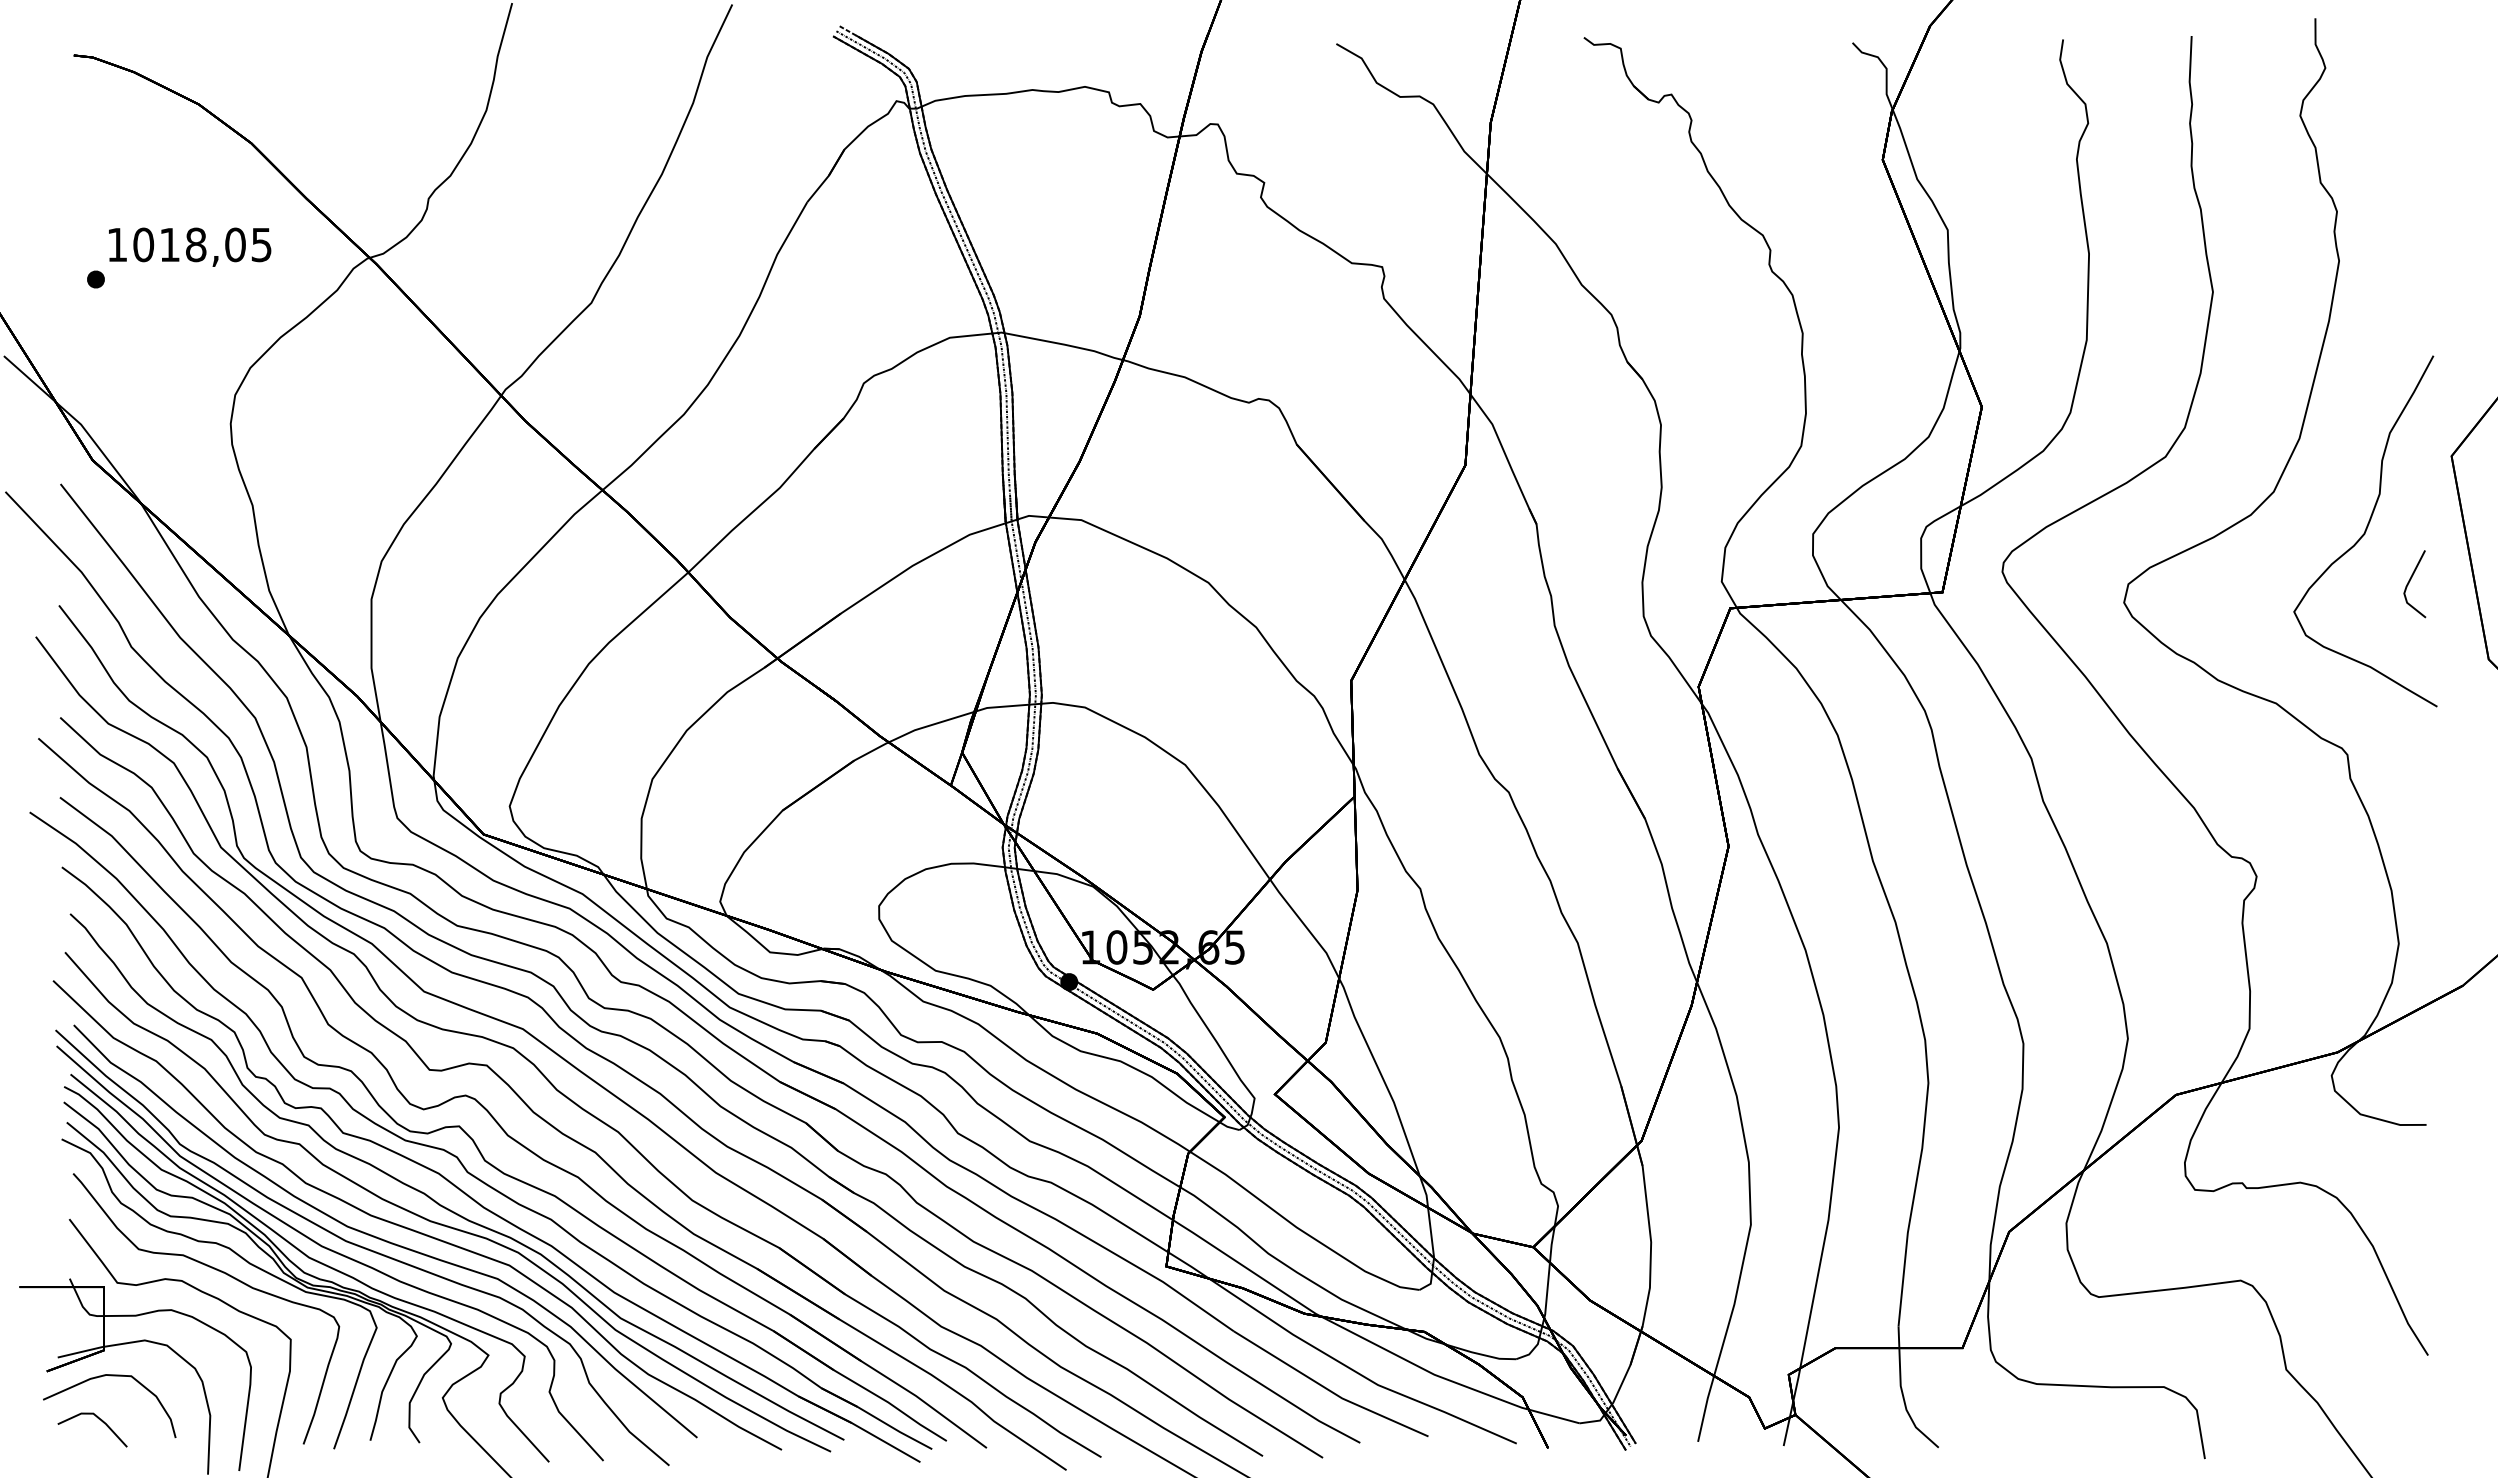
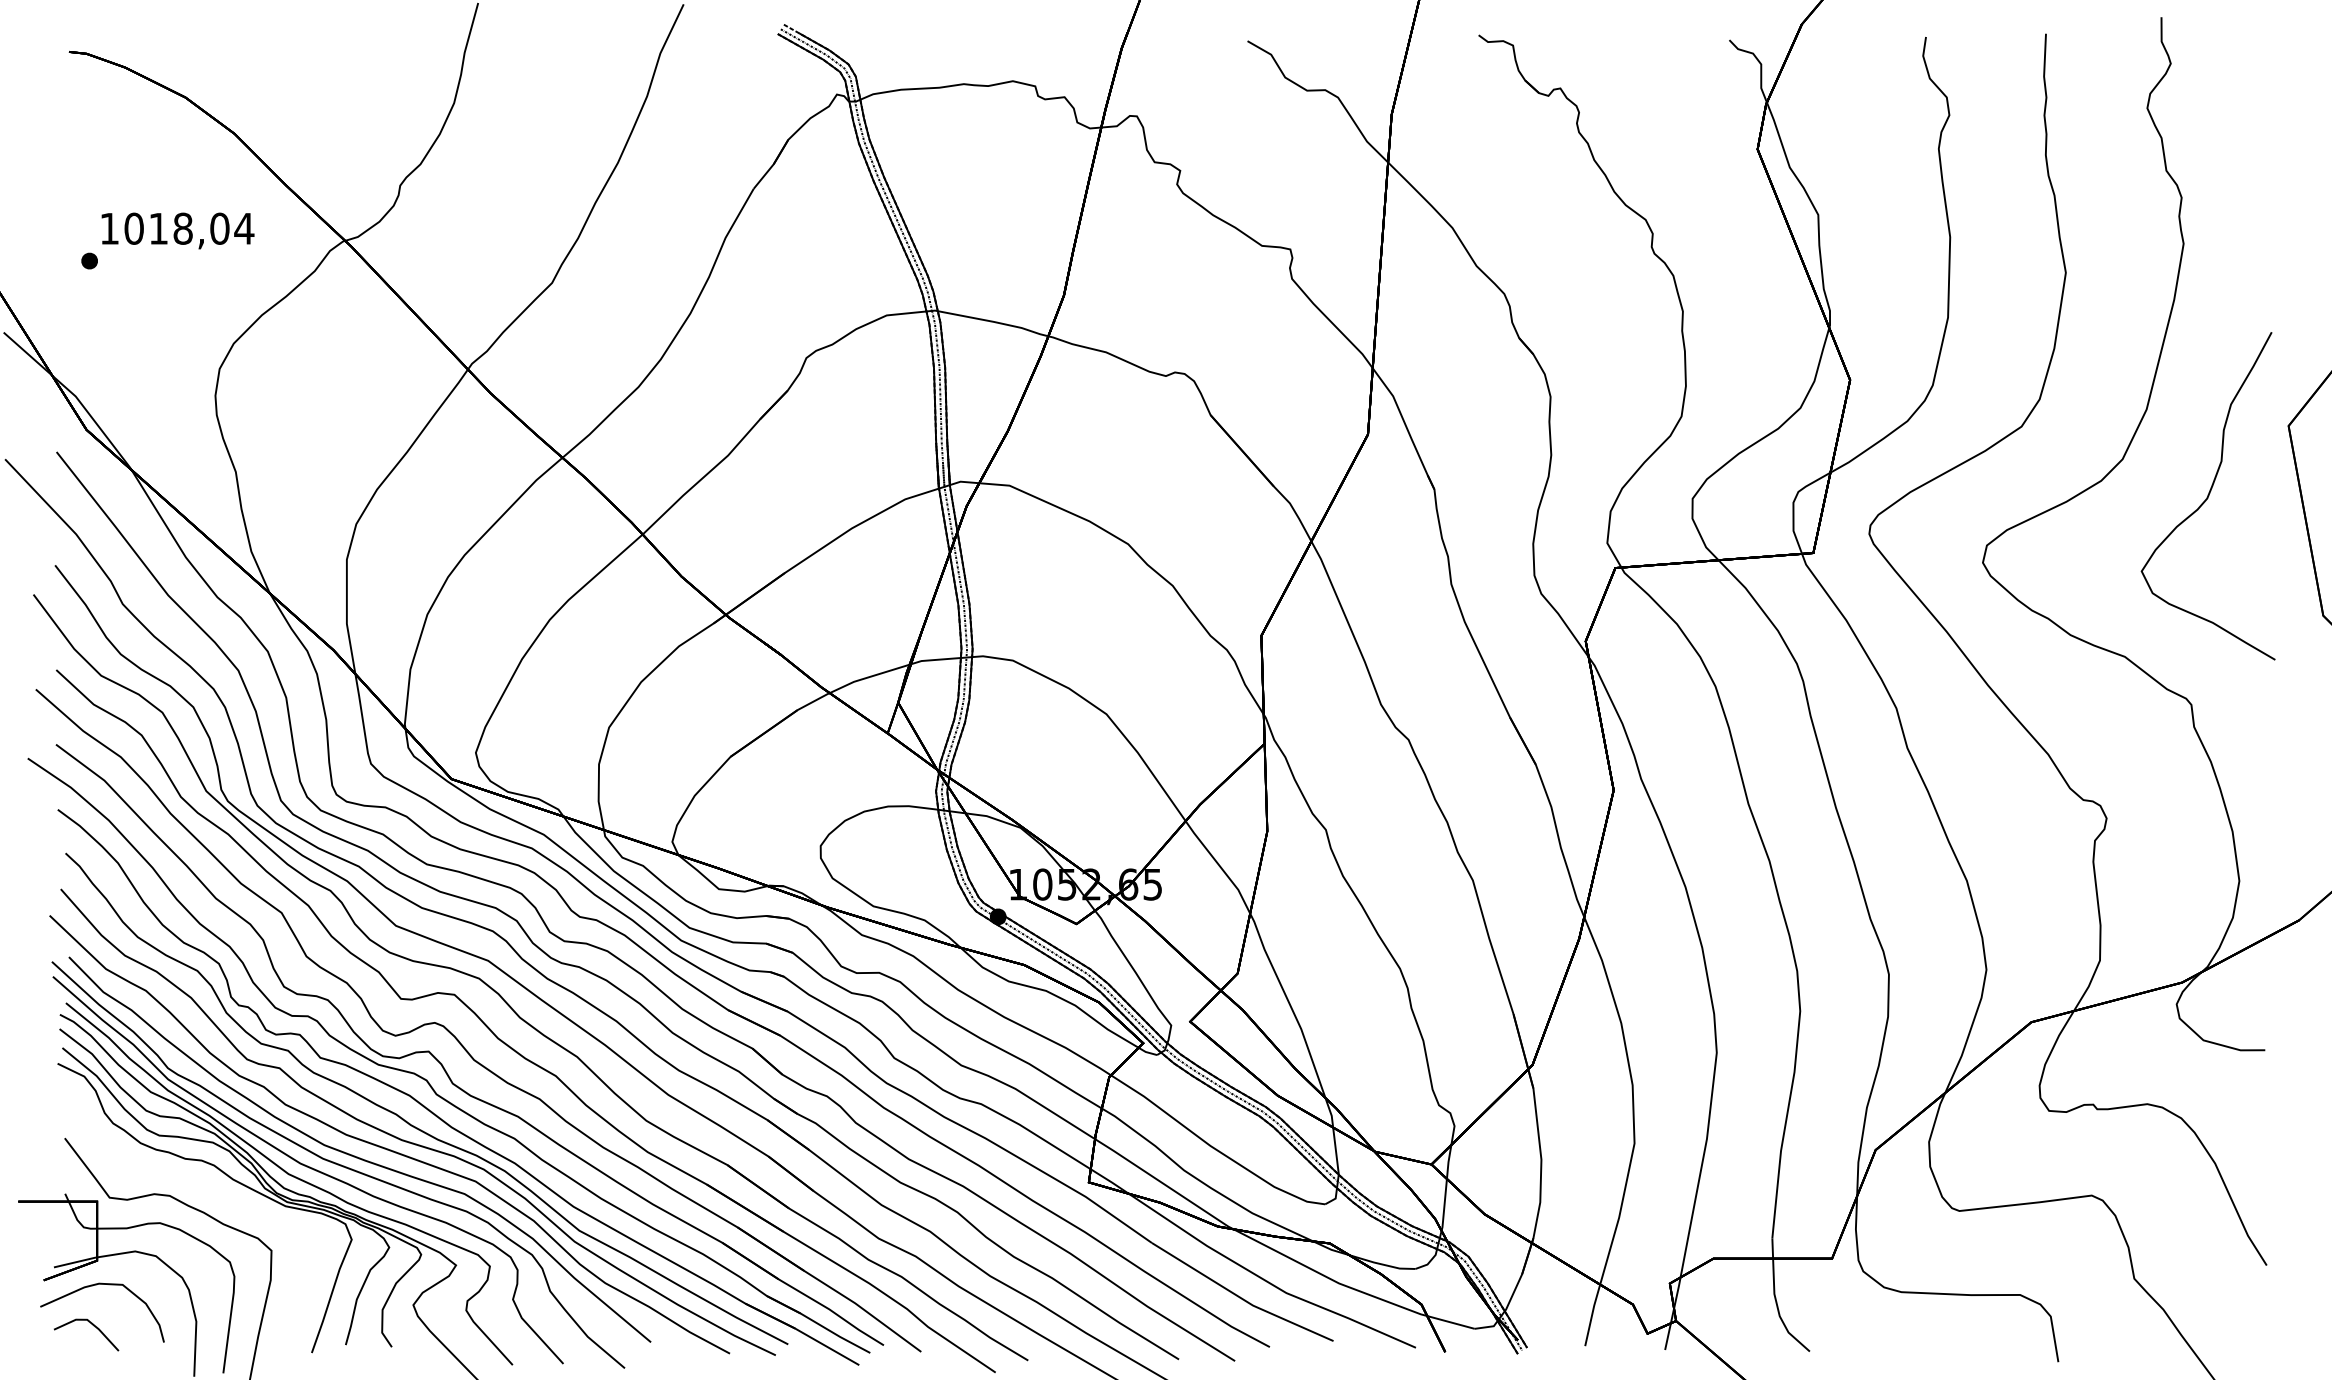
text: (261, 245) -> (244, 229), 1018,05 -> 1018,04
line: (2410, 581) -> (2250, 542), removed
part: (220, 1272) -> (205, 1188), removed

